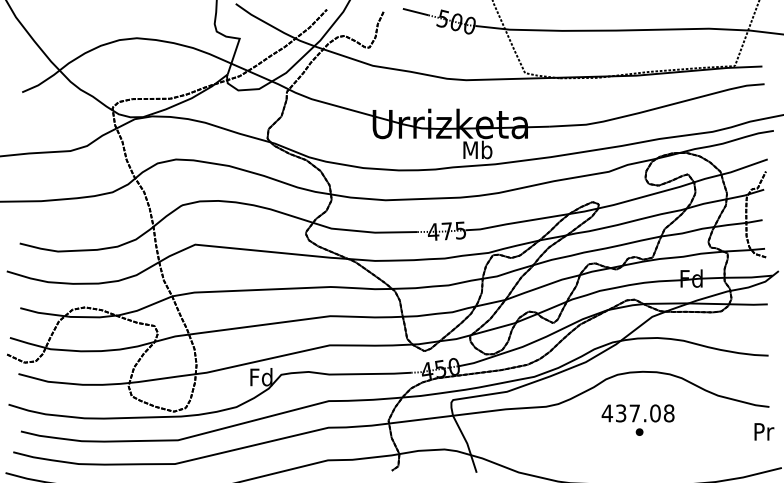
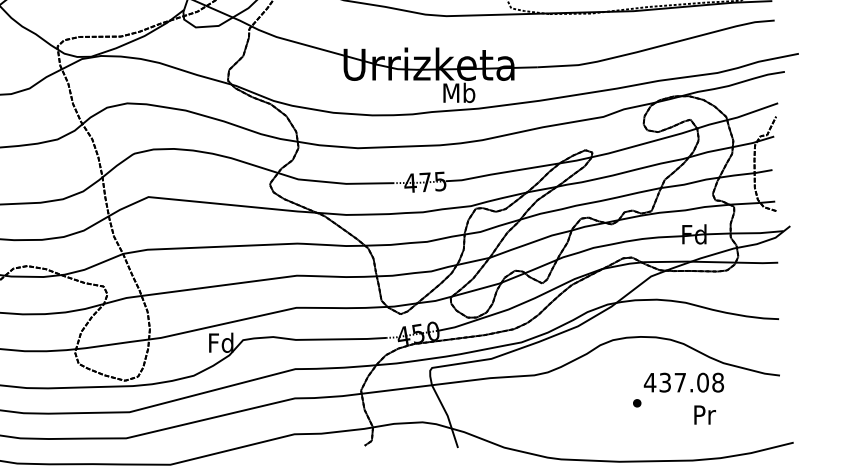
text: (637, 413) -> (683, 382), moved
text: (764, 431) -> (705, 414), moved

